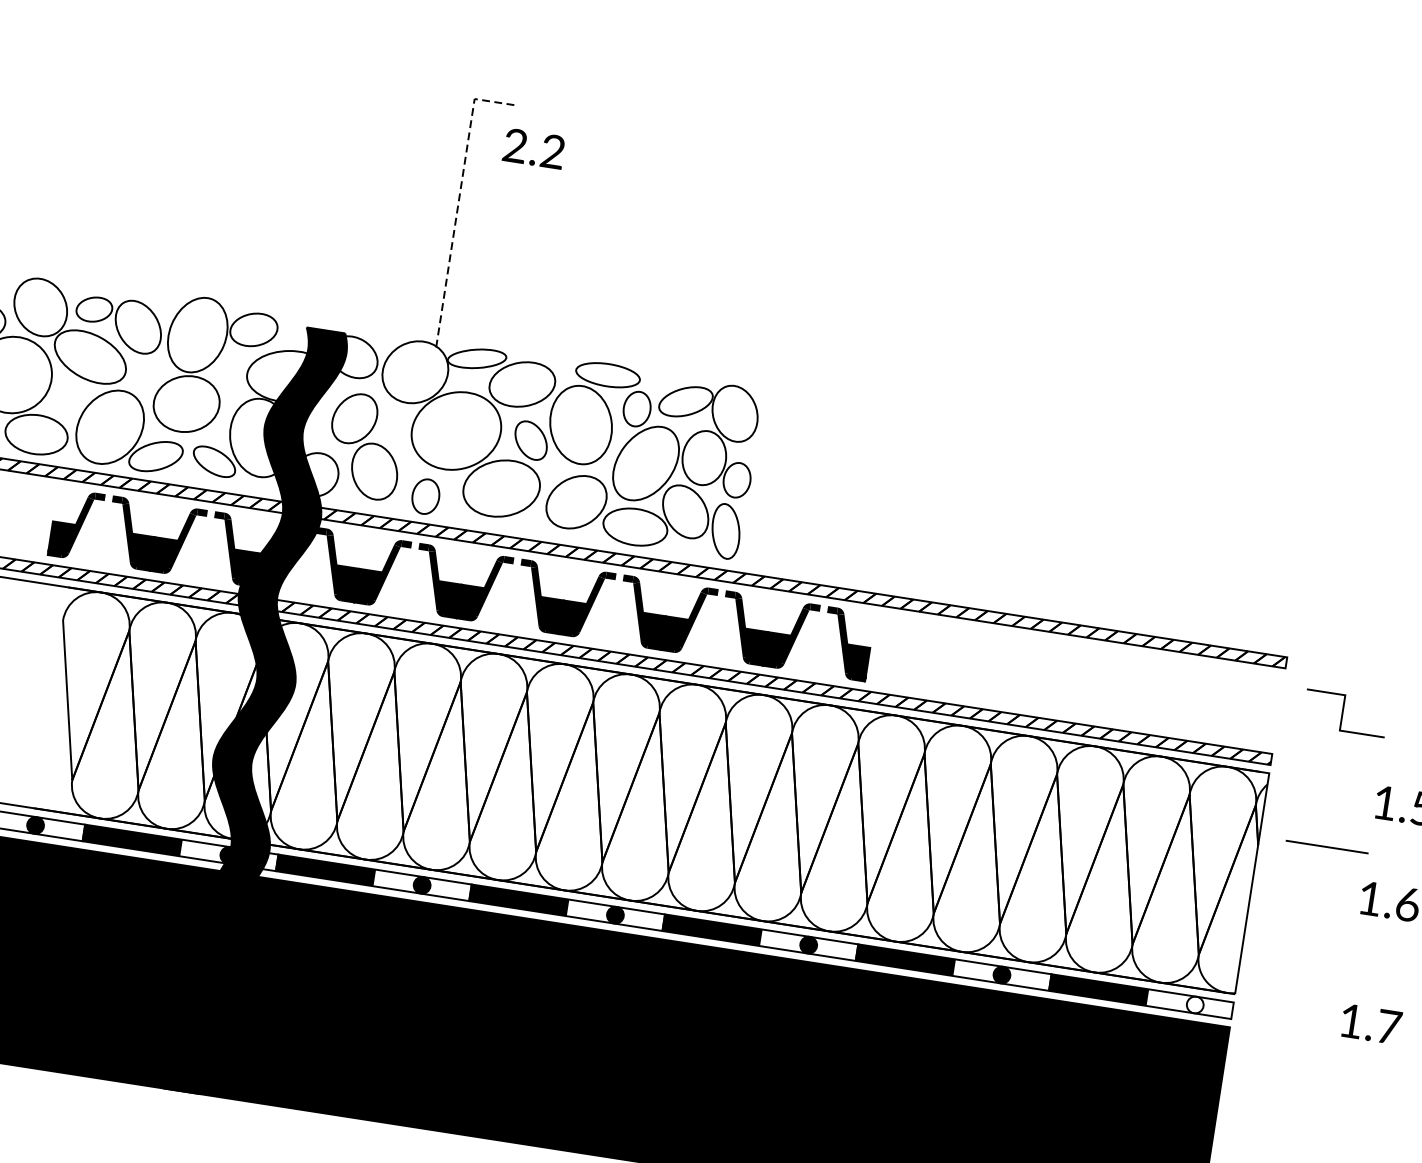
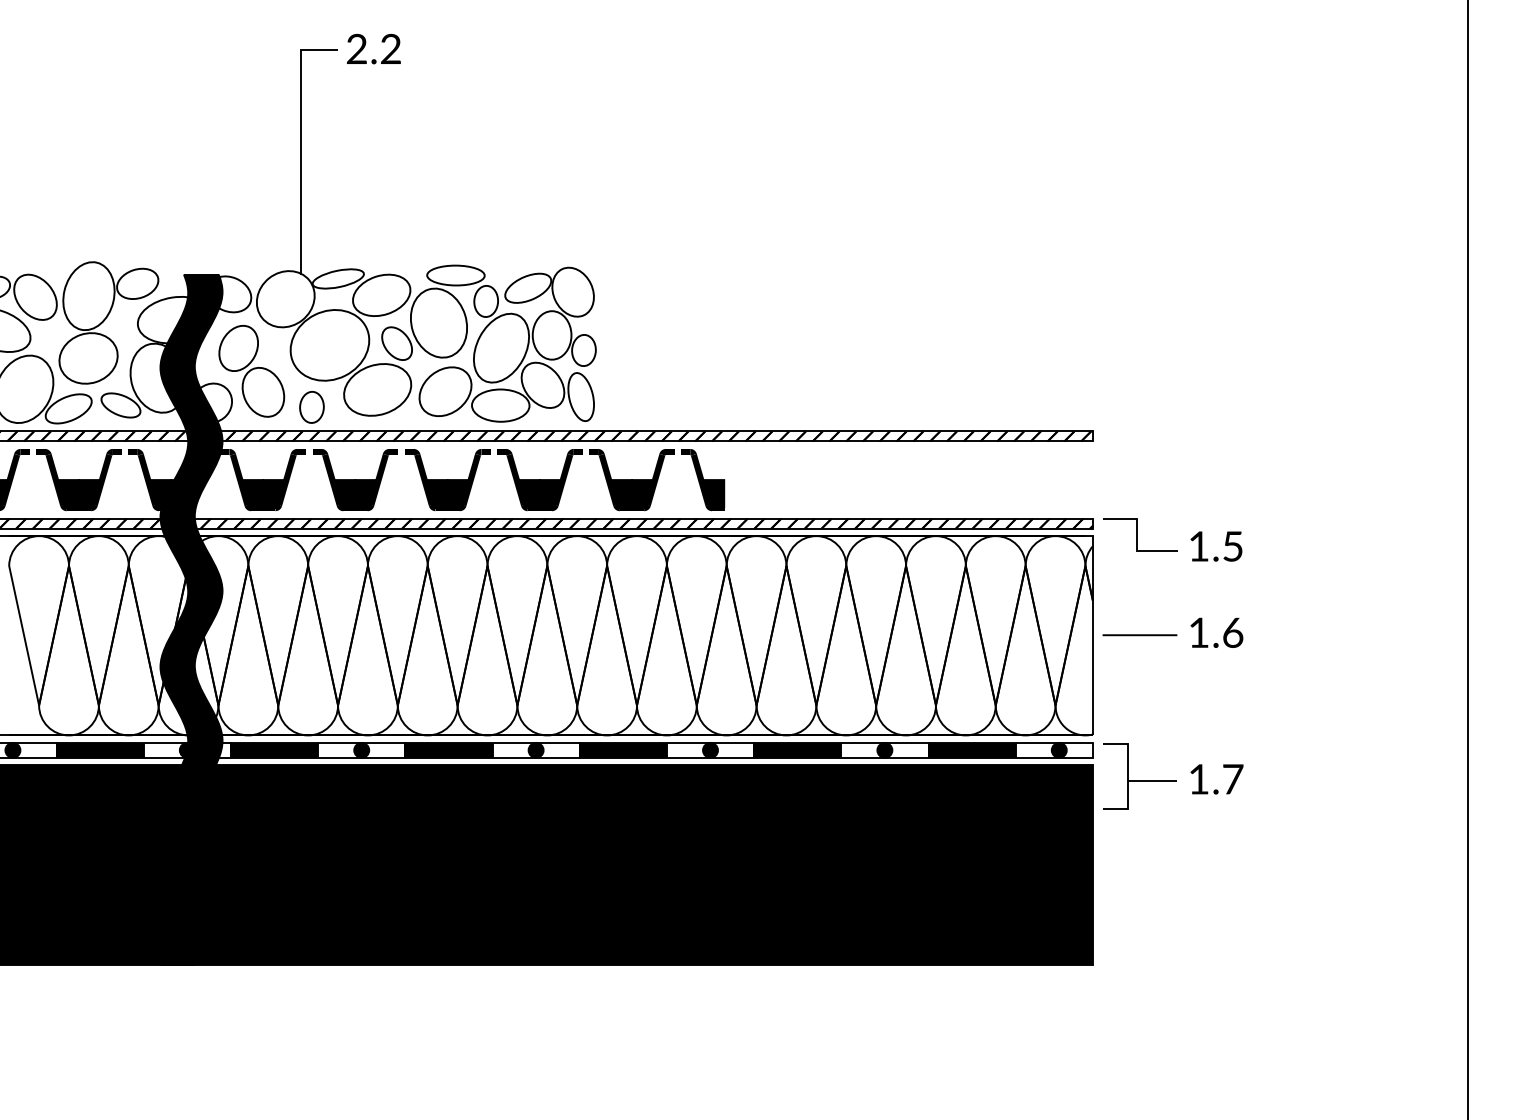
text: (533, 148) -> (373, 48), moved
line: (458, 202) -> (300, 143), dashed -> solid
line: (1342, 712) -> (1137, 534), moved
line: (1326, 847) -> (1139, 635), moved
fill: (1194, 1003) -> (1058, 749), added
text: (1370, 1024) -> (1216, 779), moved
part: (1279, 1047) -> (1139, 776), added

